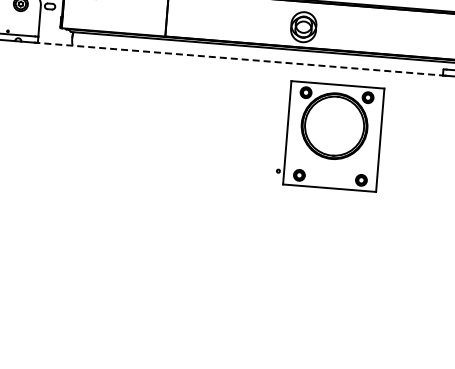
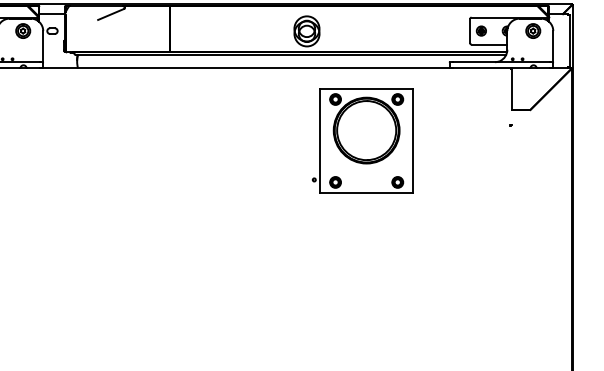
line: (239, 59) -> (245, 68), dashed -> solid
part: (329, 135) -> (362, 140), moved

